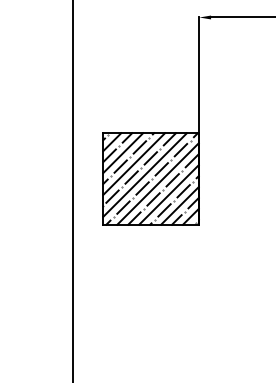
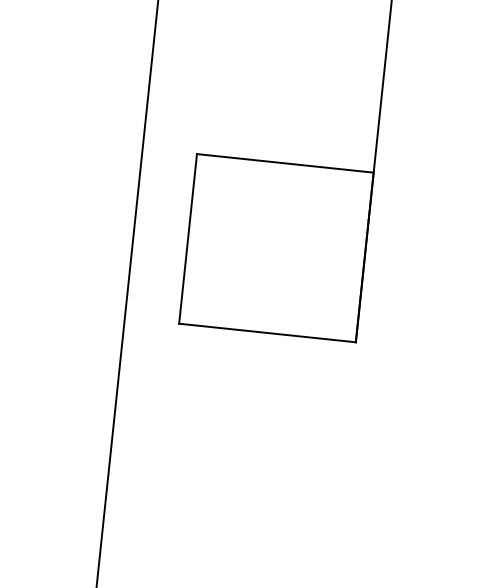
hatch: (150, 178) -> (275, 247), removed

